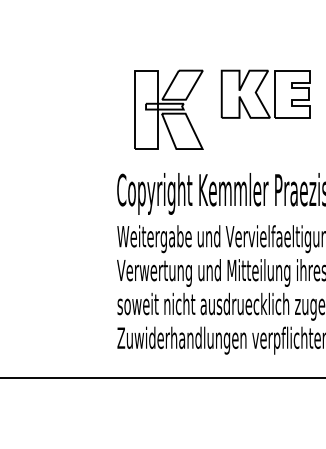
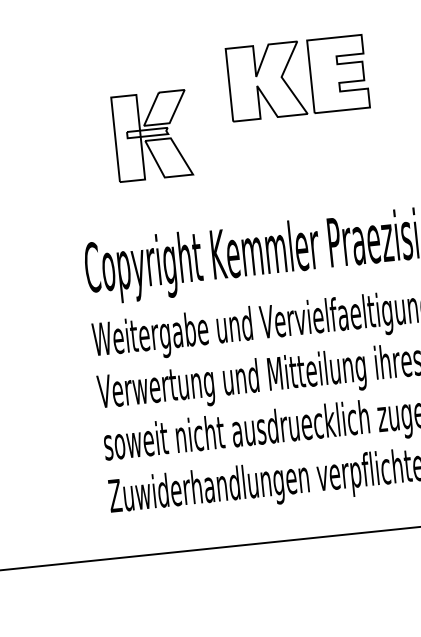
part: (259, 96) -> (288, 82), moved
part: (168, 109) -> (151, 135), size x0.7

